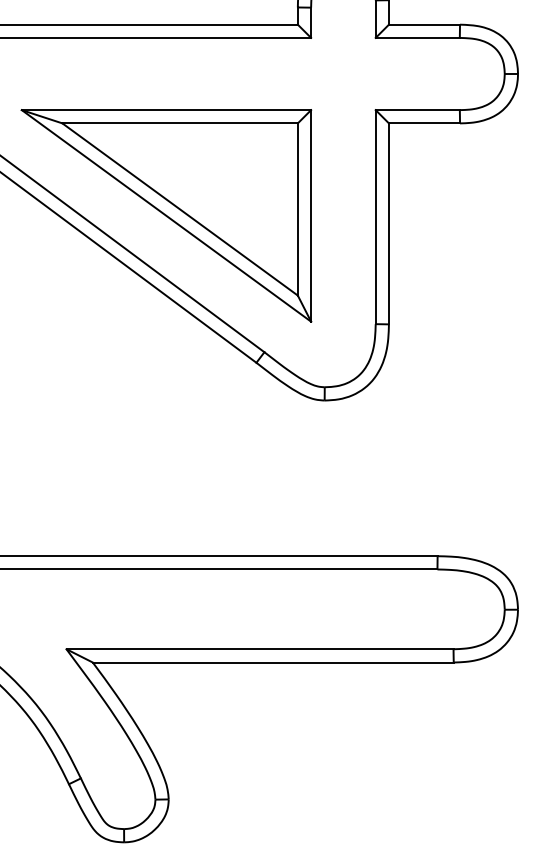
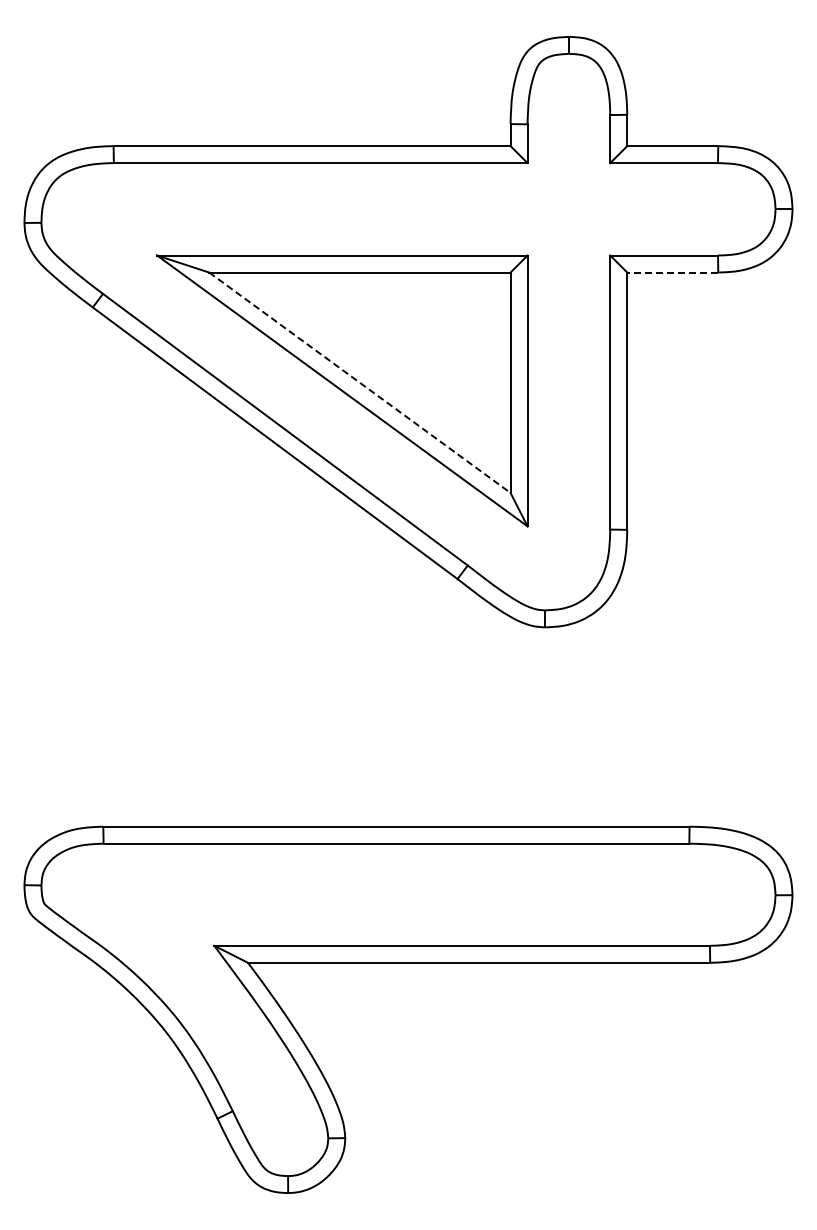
line: (424, 123) -> (672, 272), solid -> dashed
line: (179, 209) -> (359, 382), solid -> dashed

